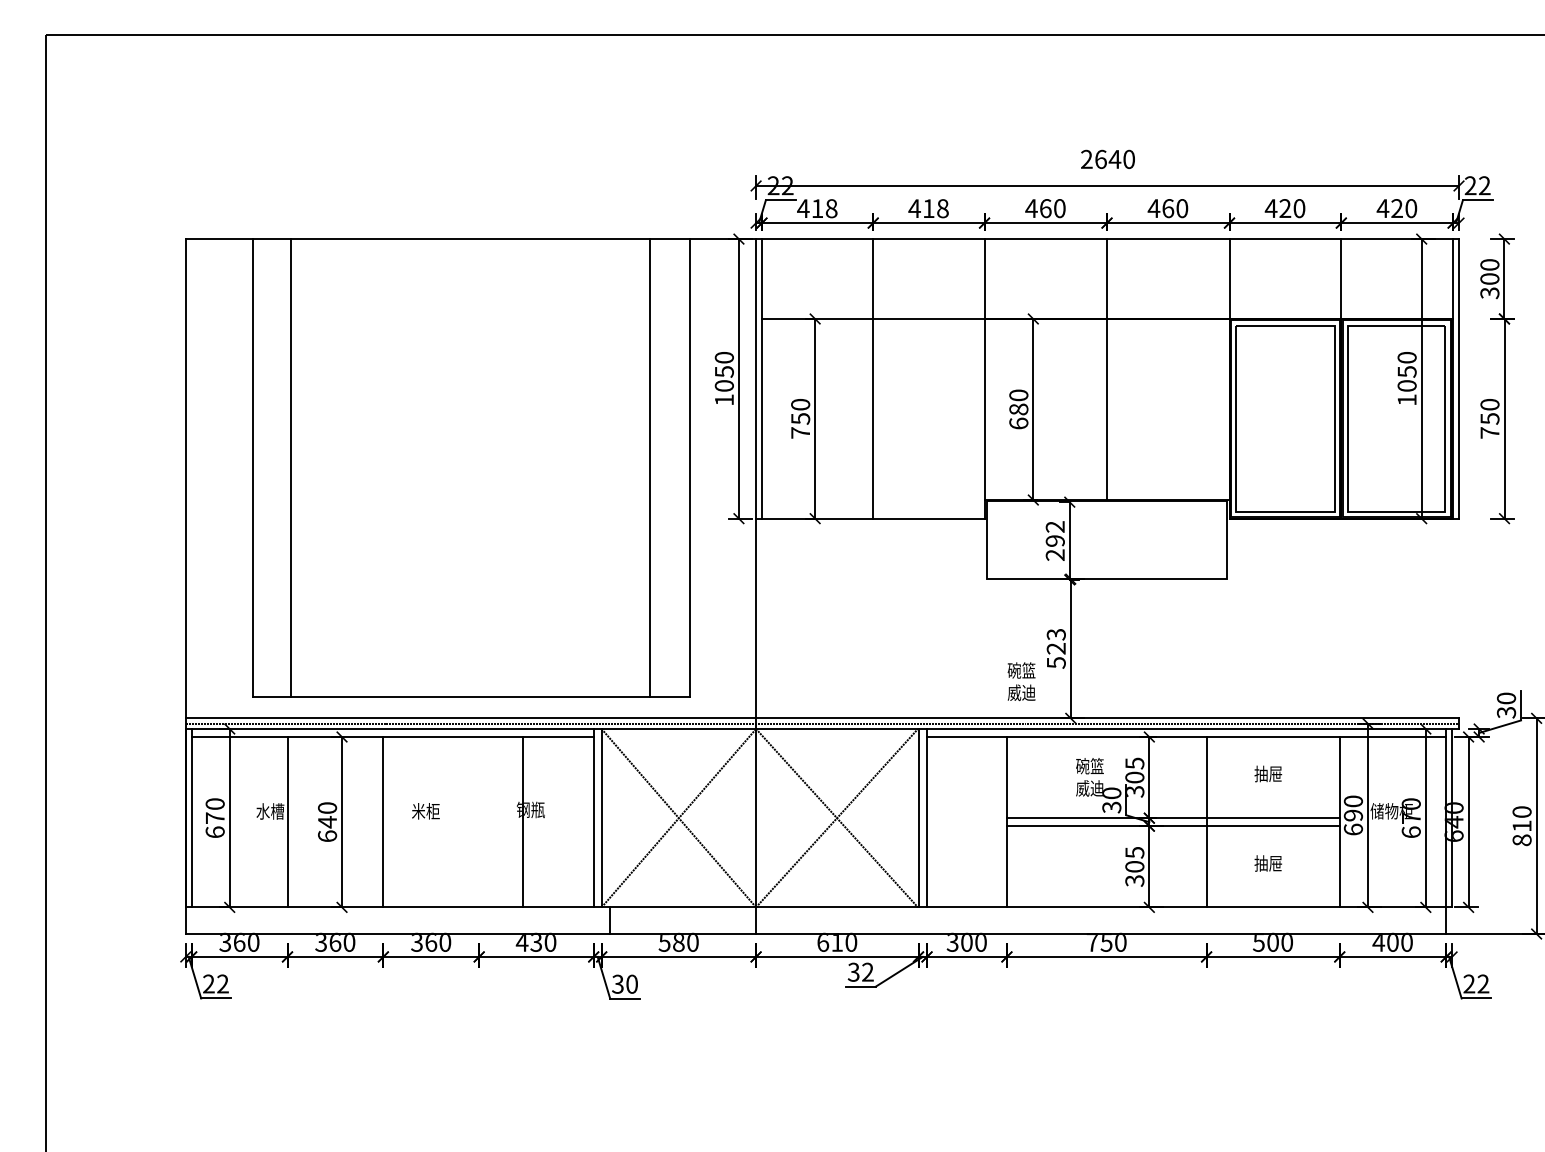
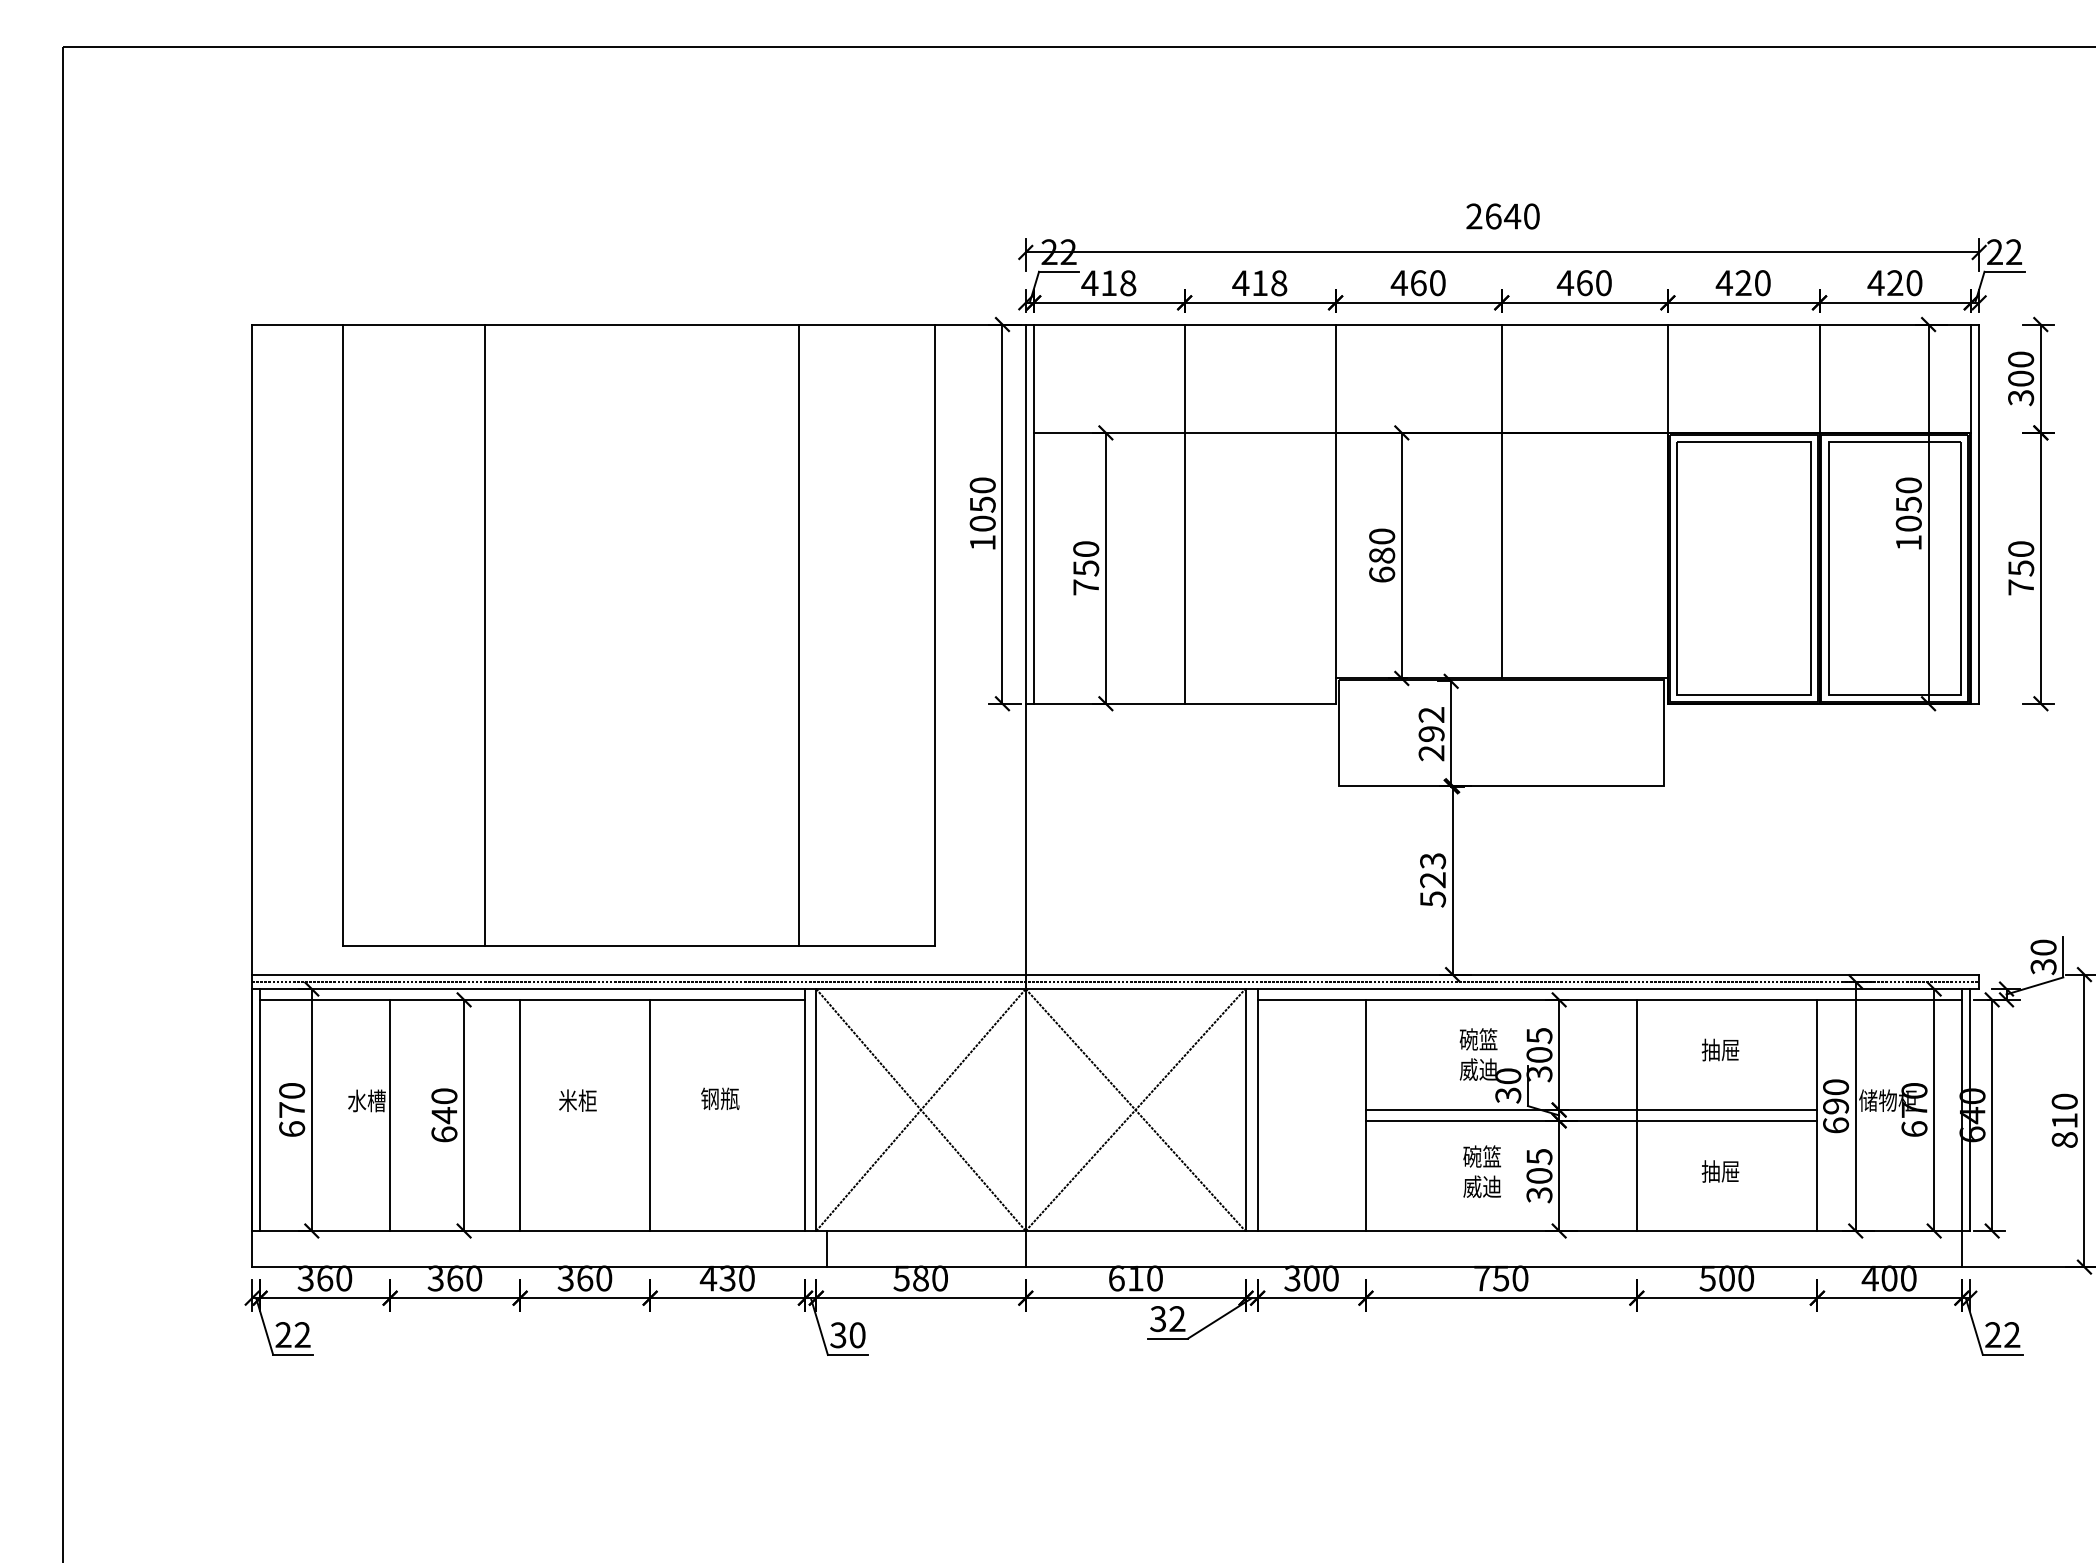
line: (290, 468) -> (485, 635), moved
line: (649, 468) -> (798, 635), moved
text: (1021, 681) -> (1482, 1171), moved
line: (523, 821) -> (650, 1114), moved

